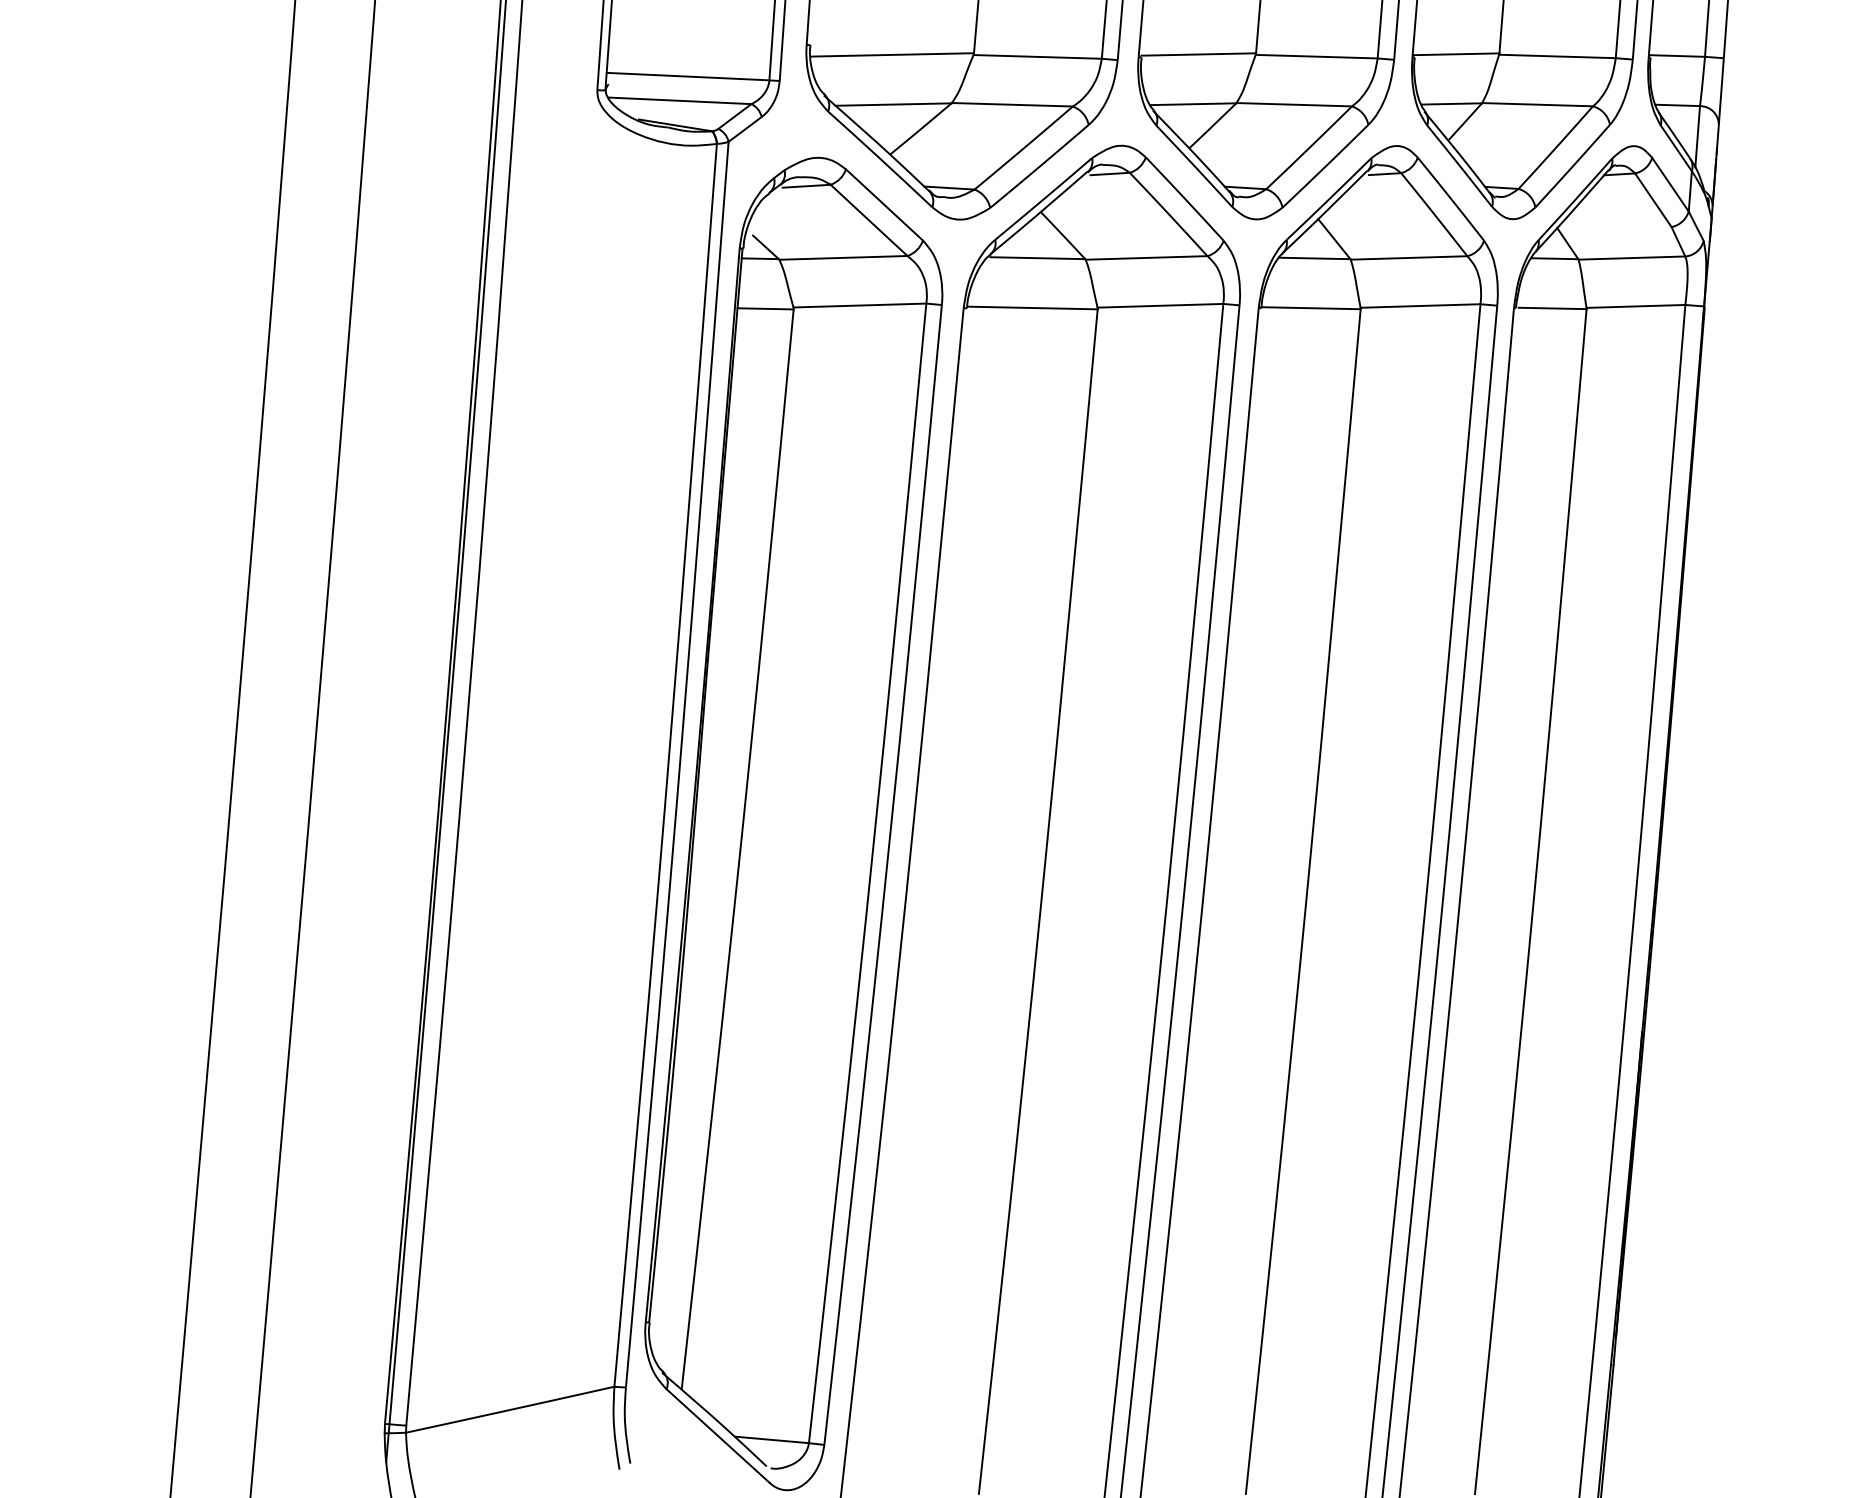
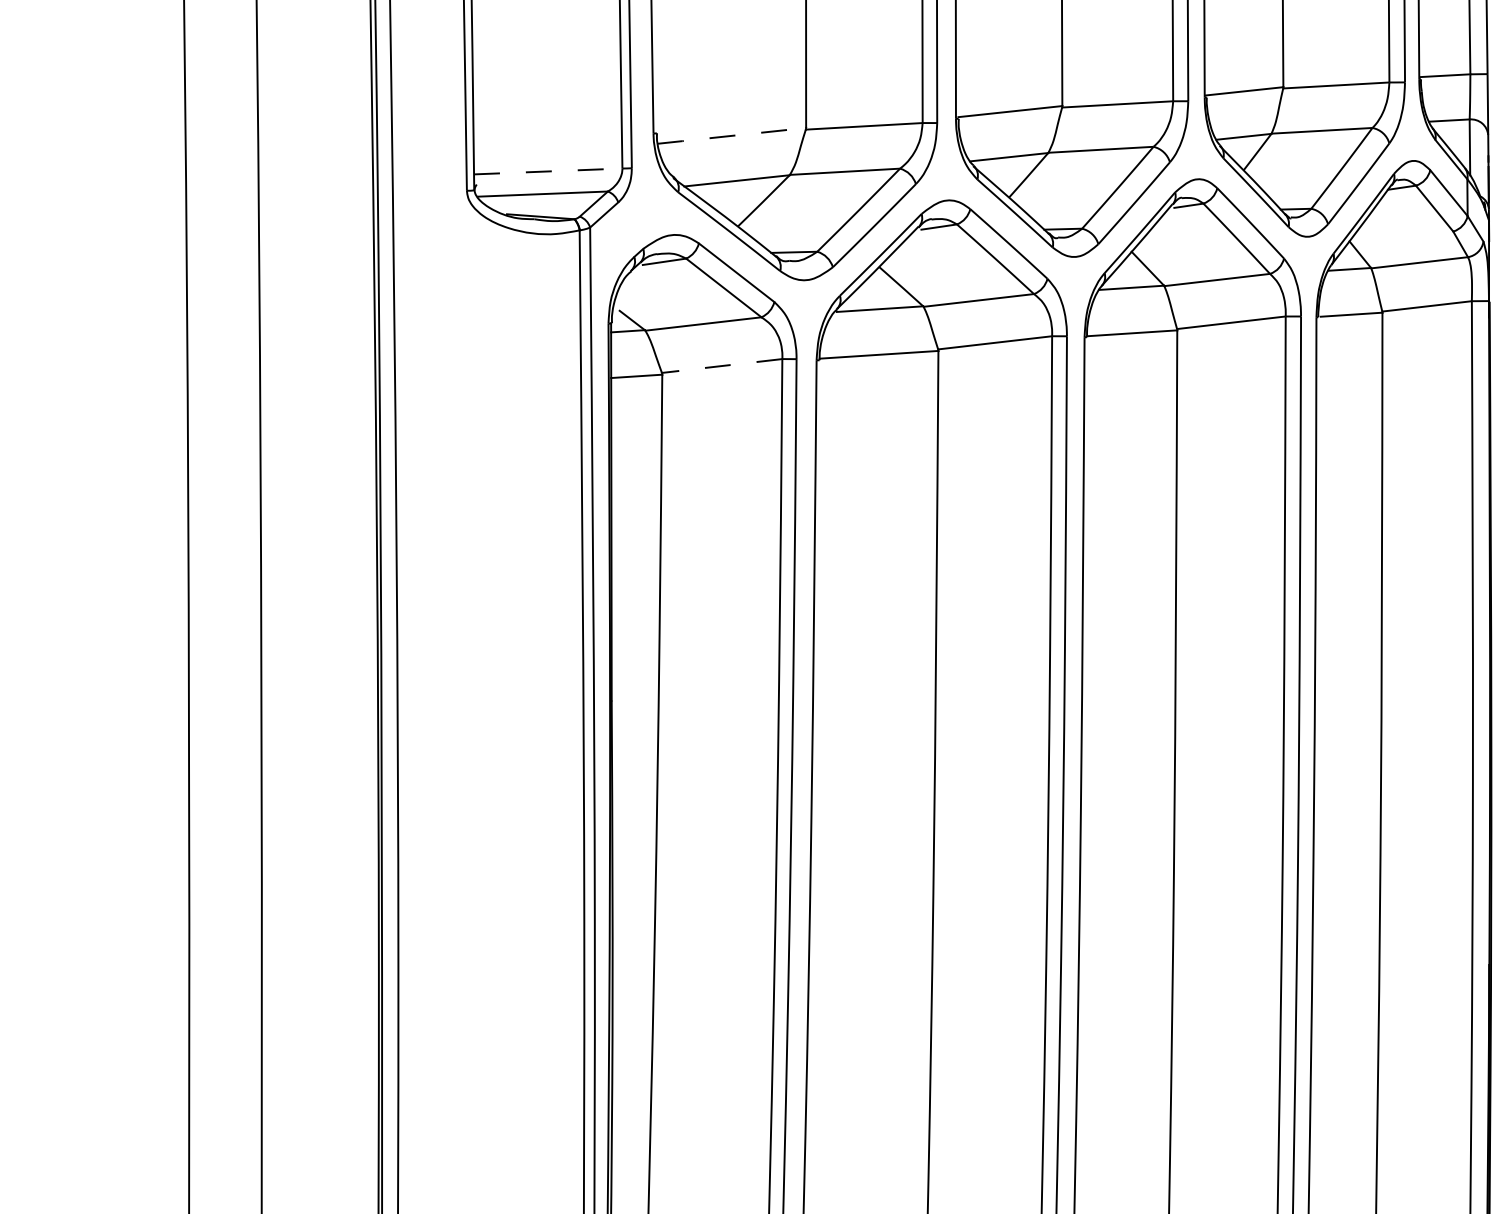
line: (891, 54) -> (731, 135), solid -> dashed
line: (688, 76) -> (548, 171), solid -> dashed
line: (859, 305) -> (721, 366), solid -> dashed

